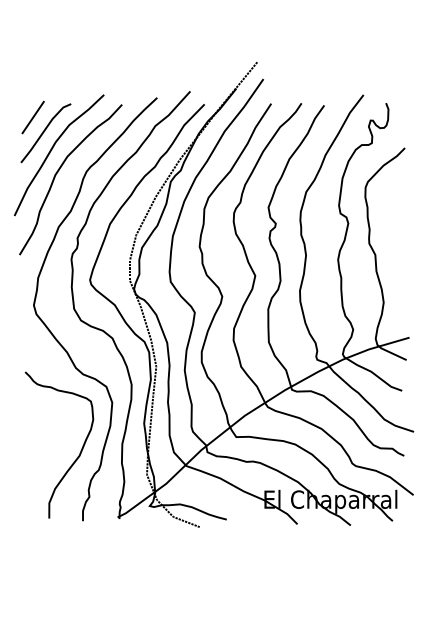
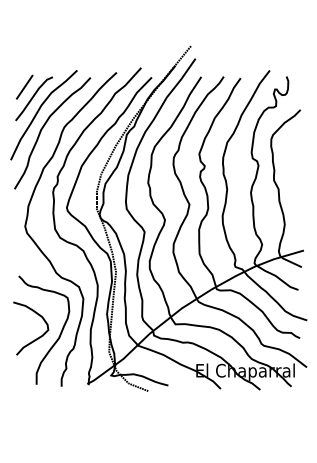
curve: (50, 454) -> (37, 337), added

